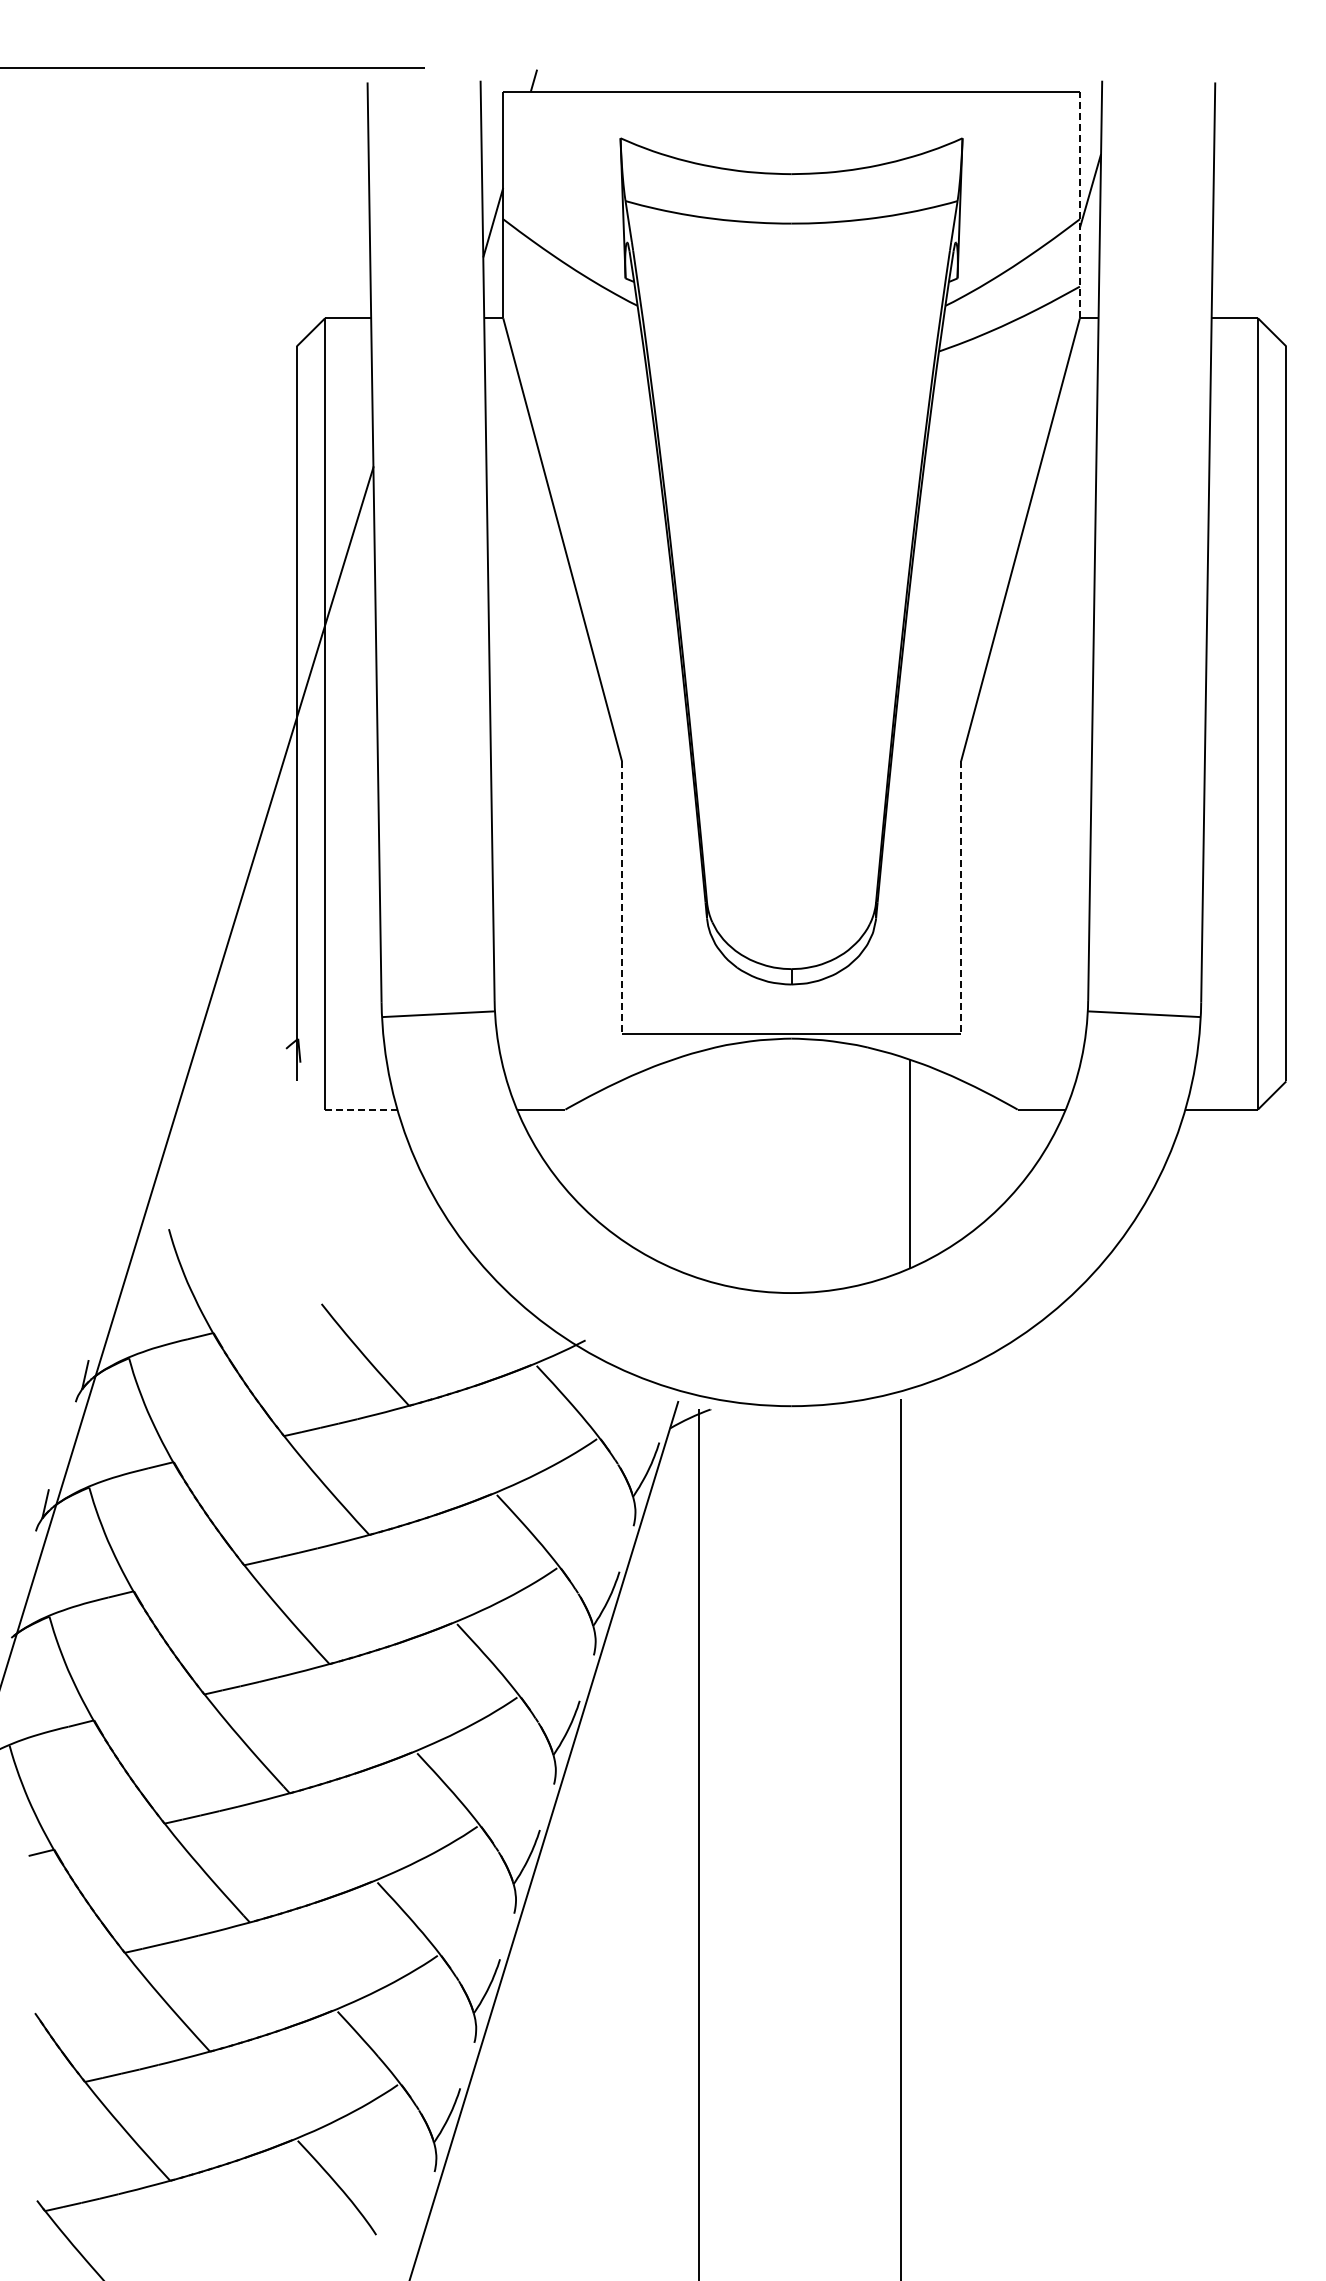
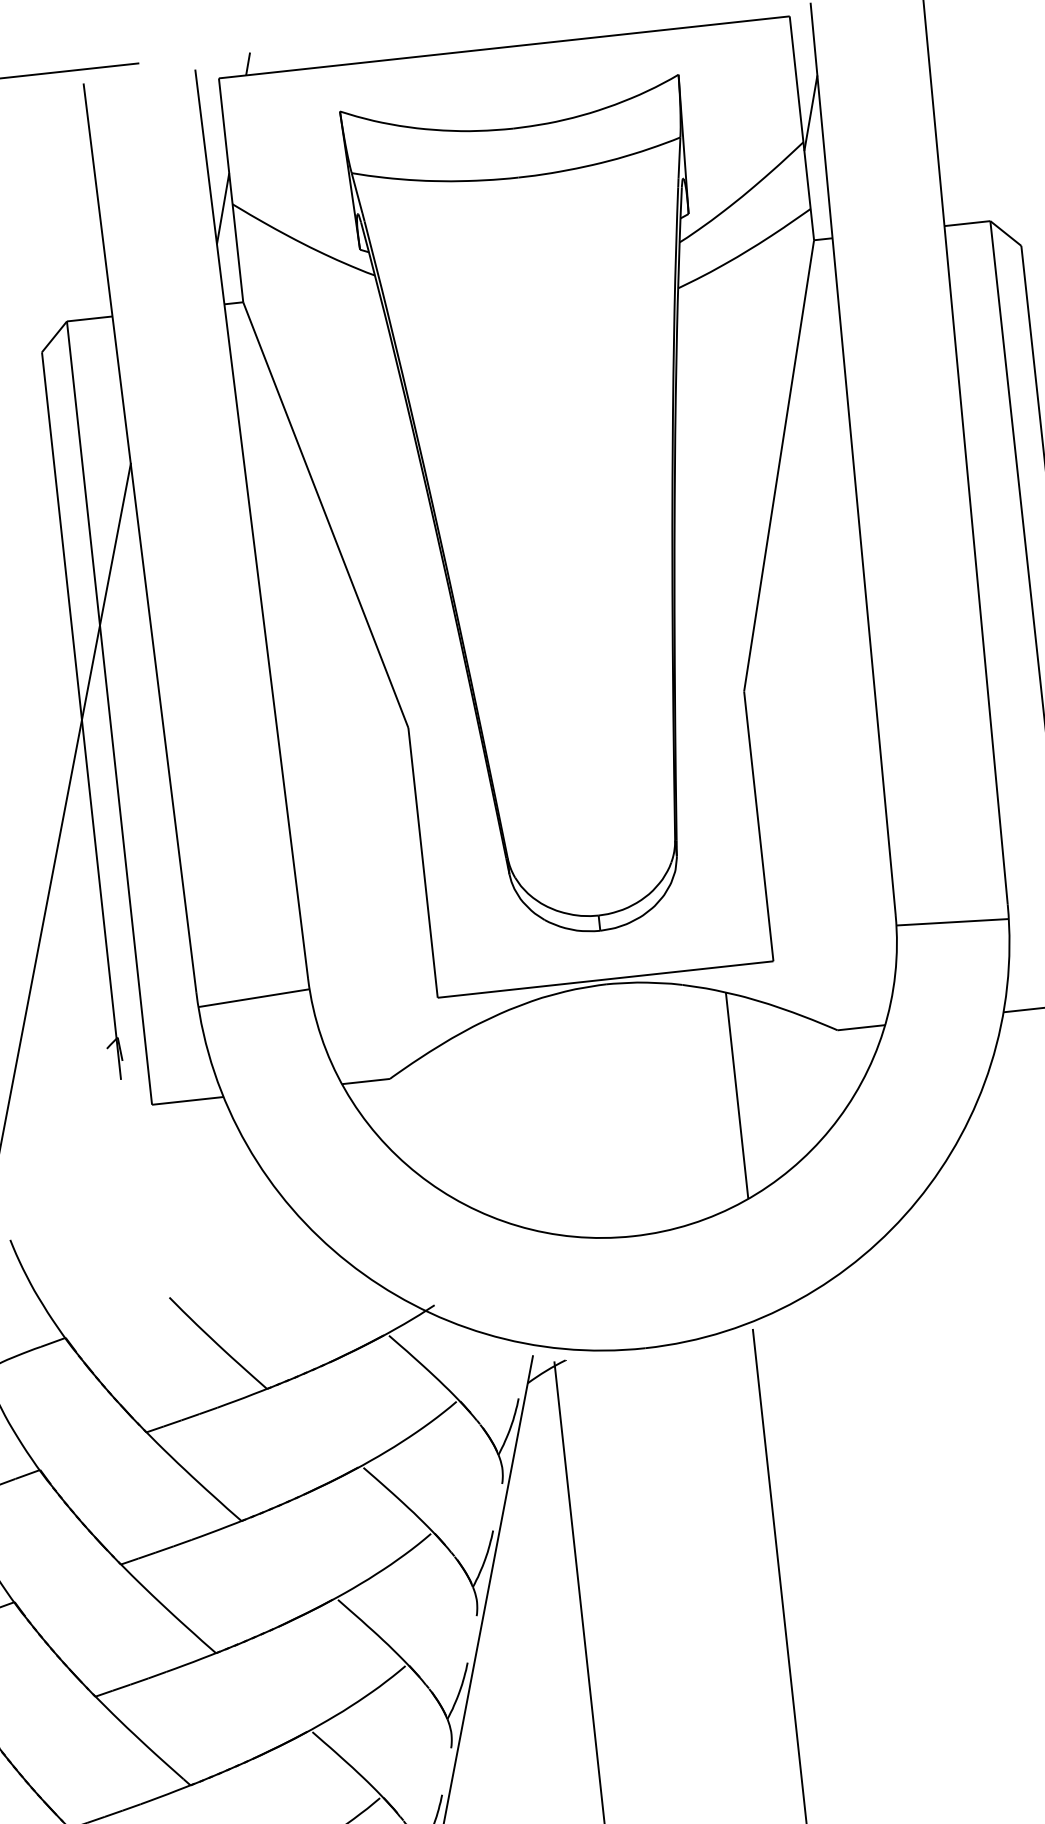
line: (1079, 204) -> (801, 127), dashed -> solid
line: (621, 897) -> (422, 862), dashed -> solid
line: (961, 897) -> (759, 826), dashed -> solid
line: (361, 1109) -> (188, 1100), dashed -> solid

